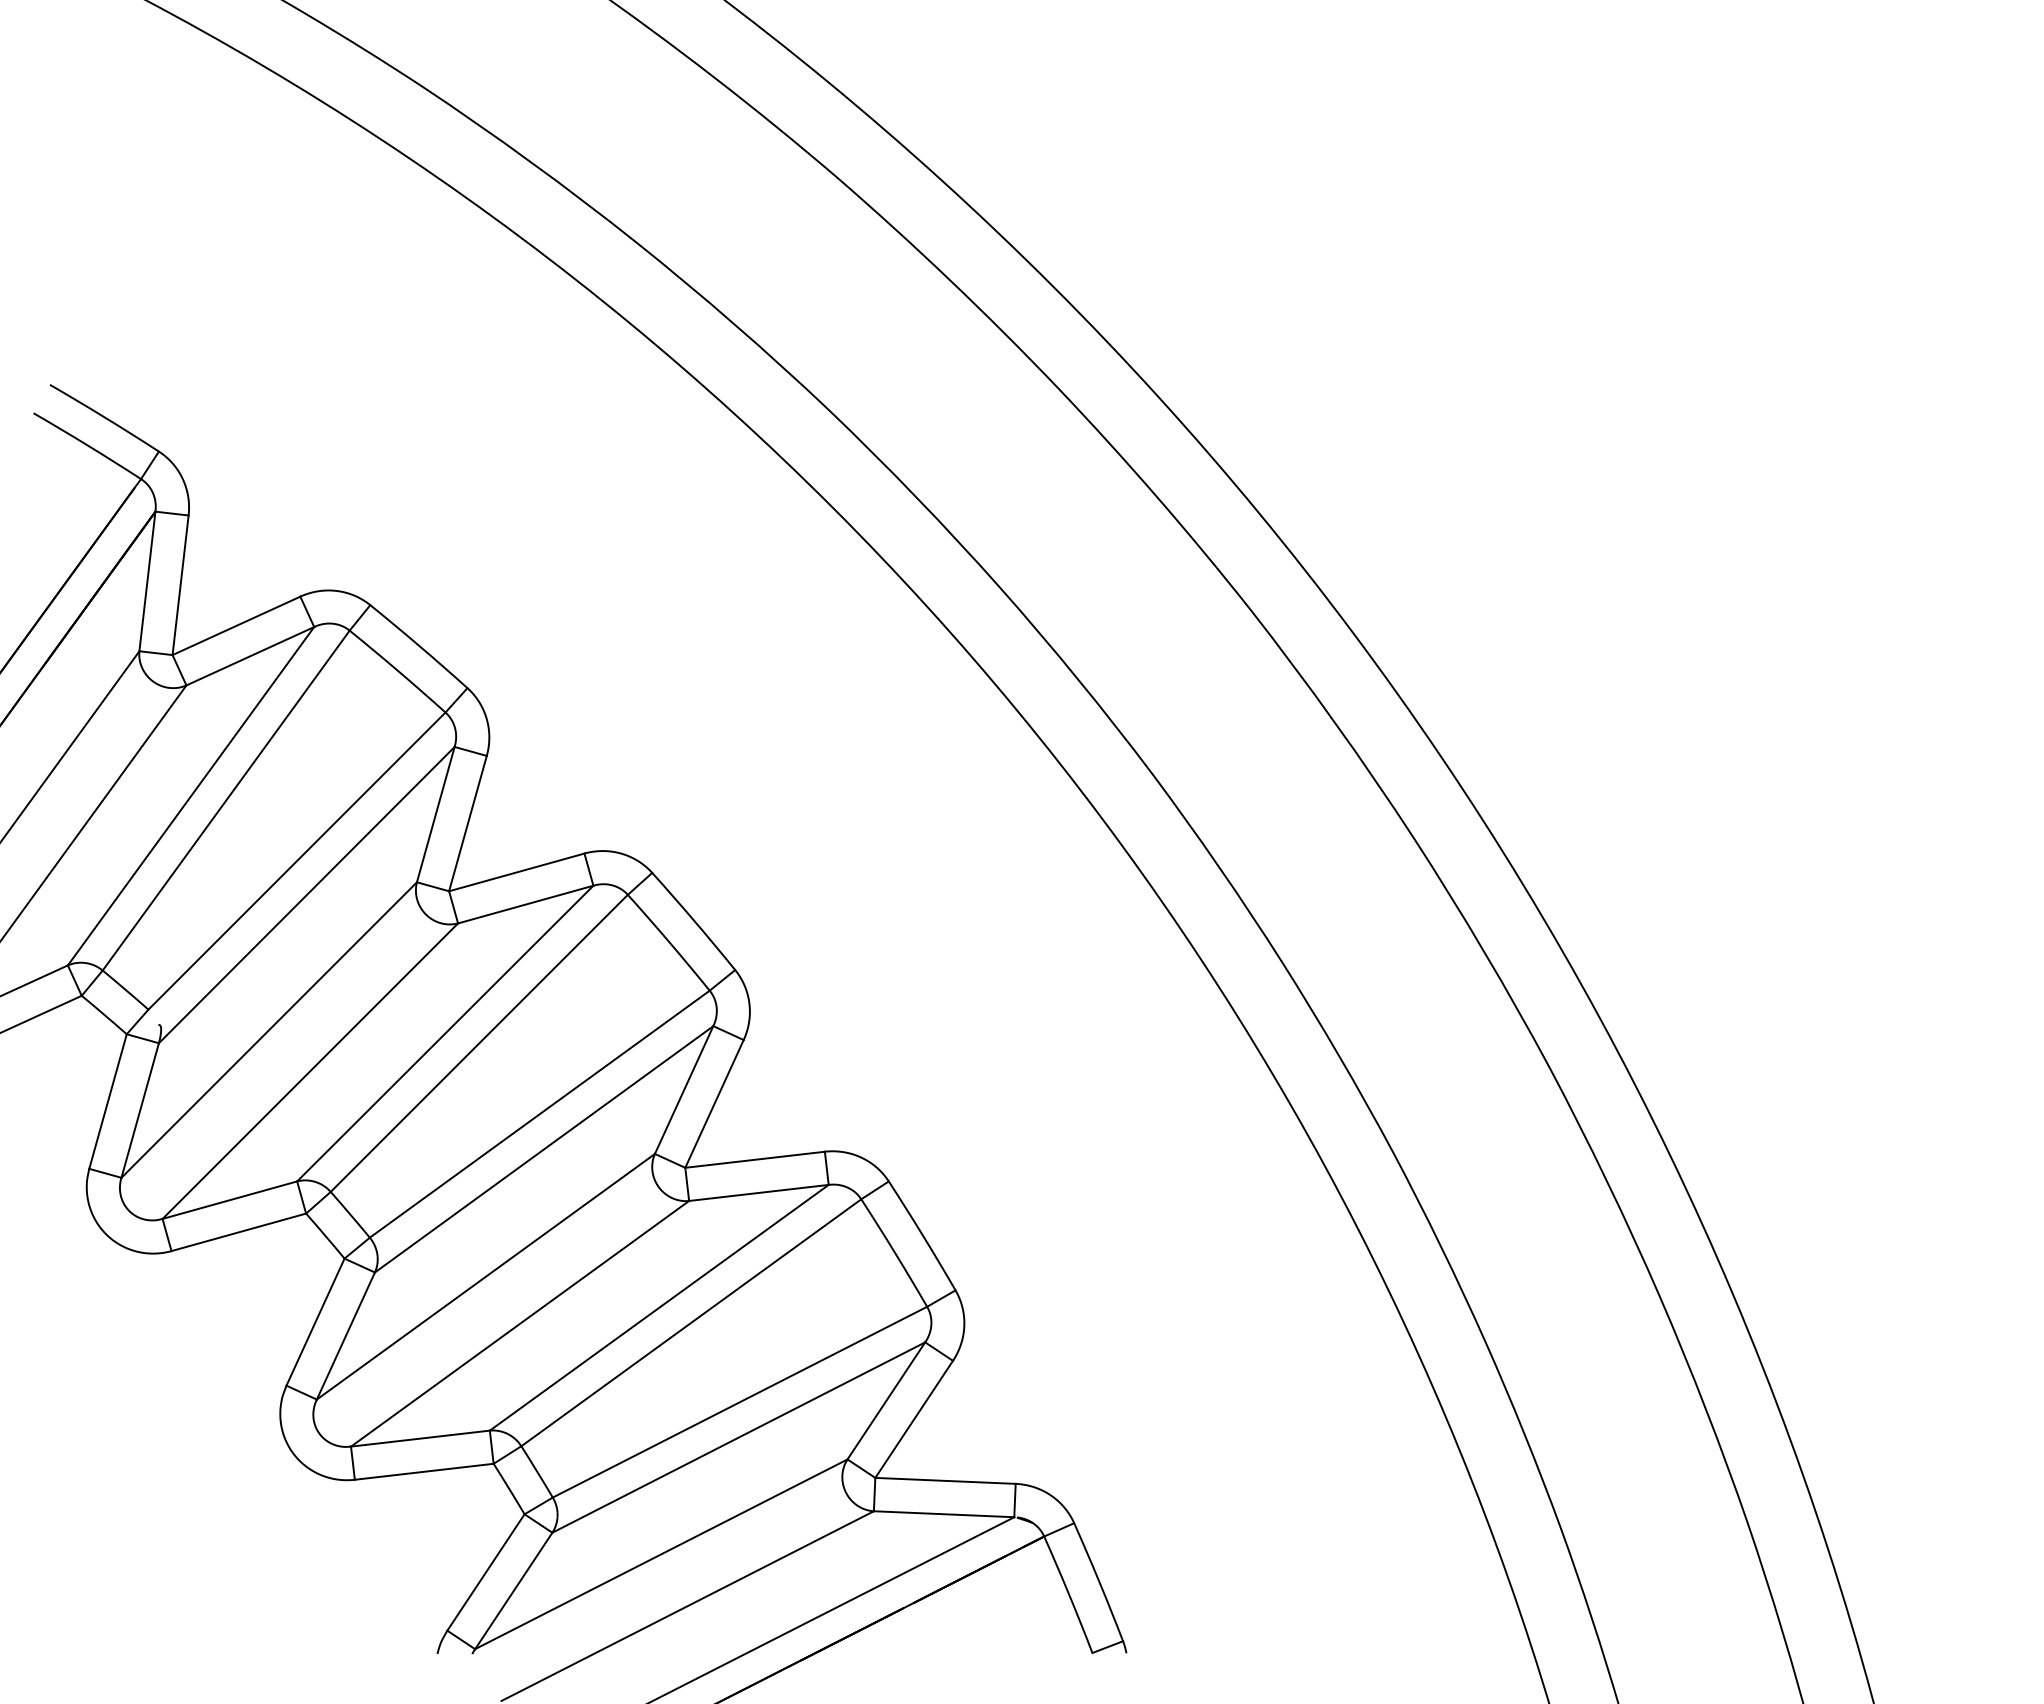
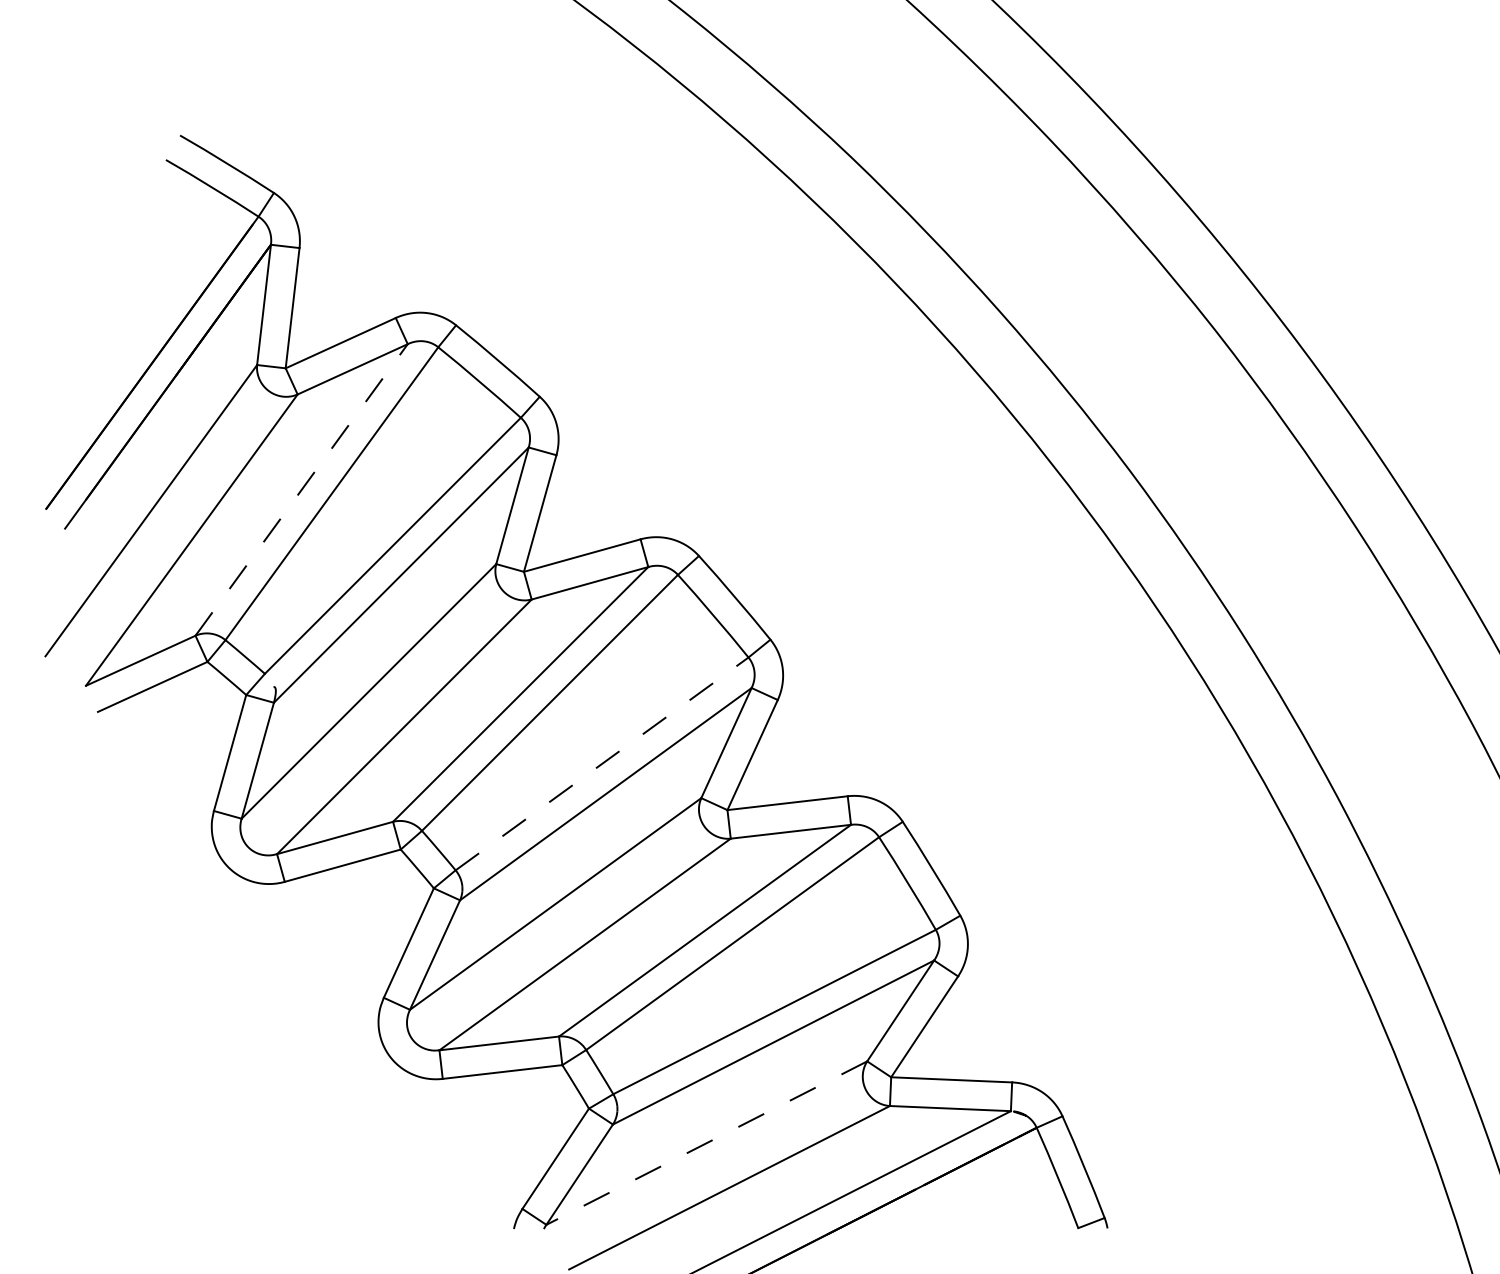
line: (191, 795) -> (302, 489), solid -> dashed
line: (540, 1113) -> (602, 763), solid -> dashed
line: (661, 1554) -> (706, 1143), solid -> dashed

